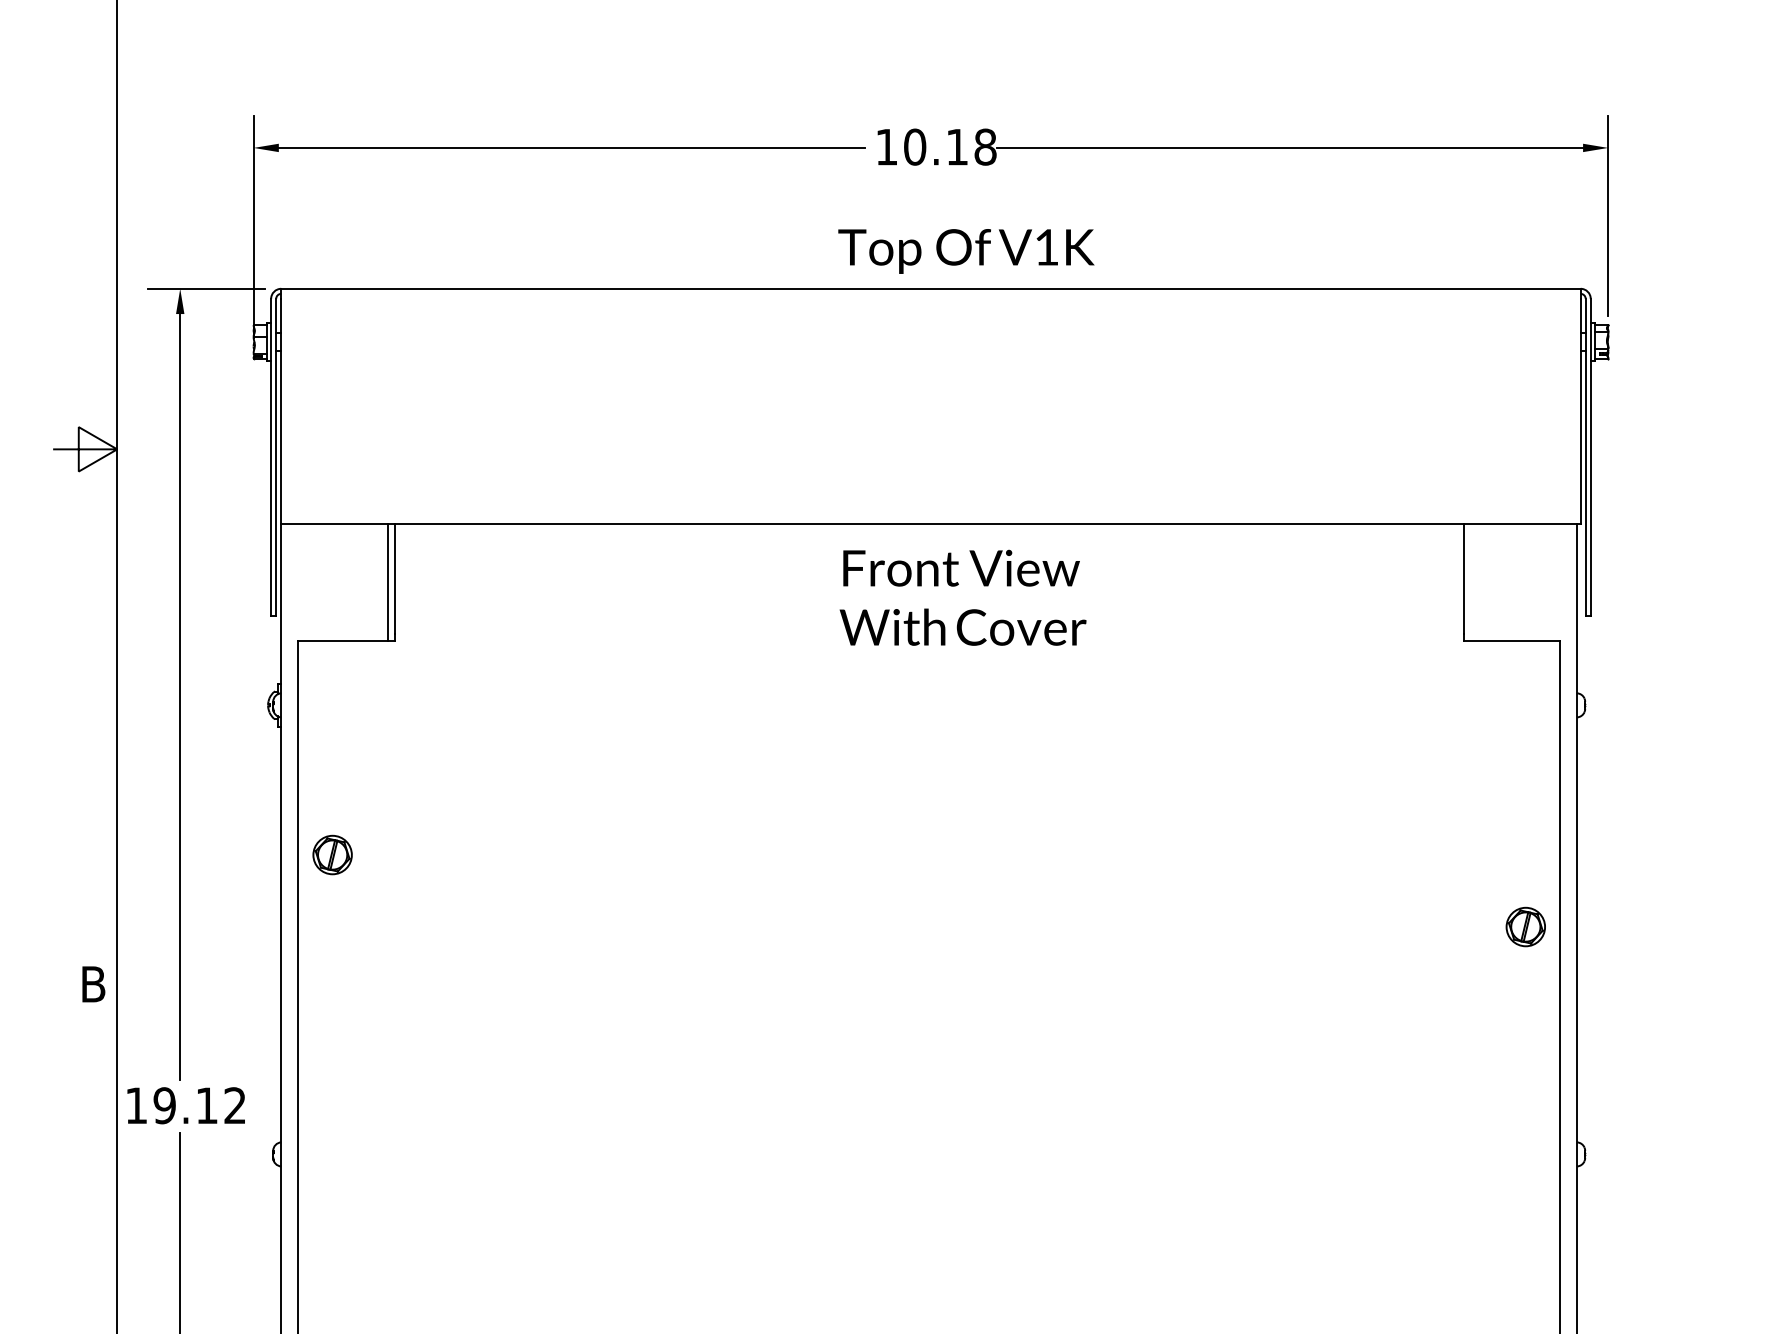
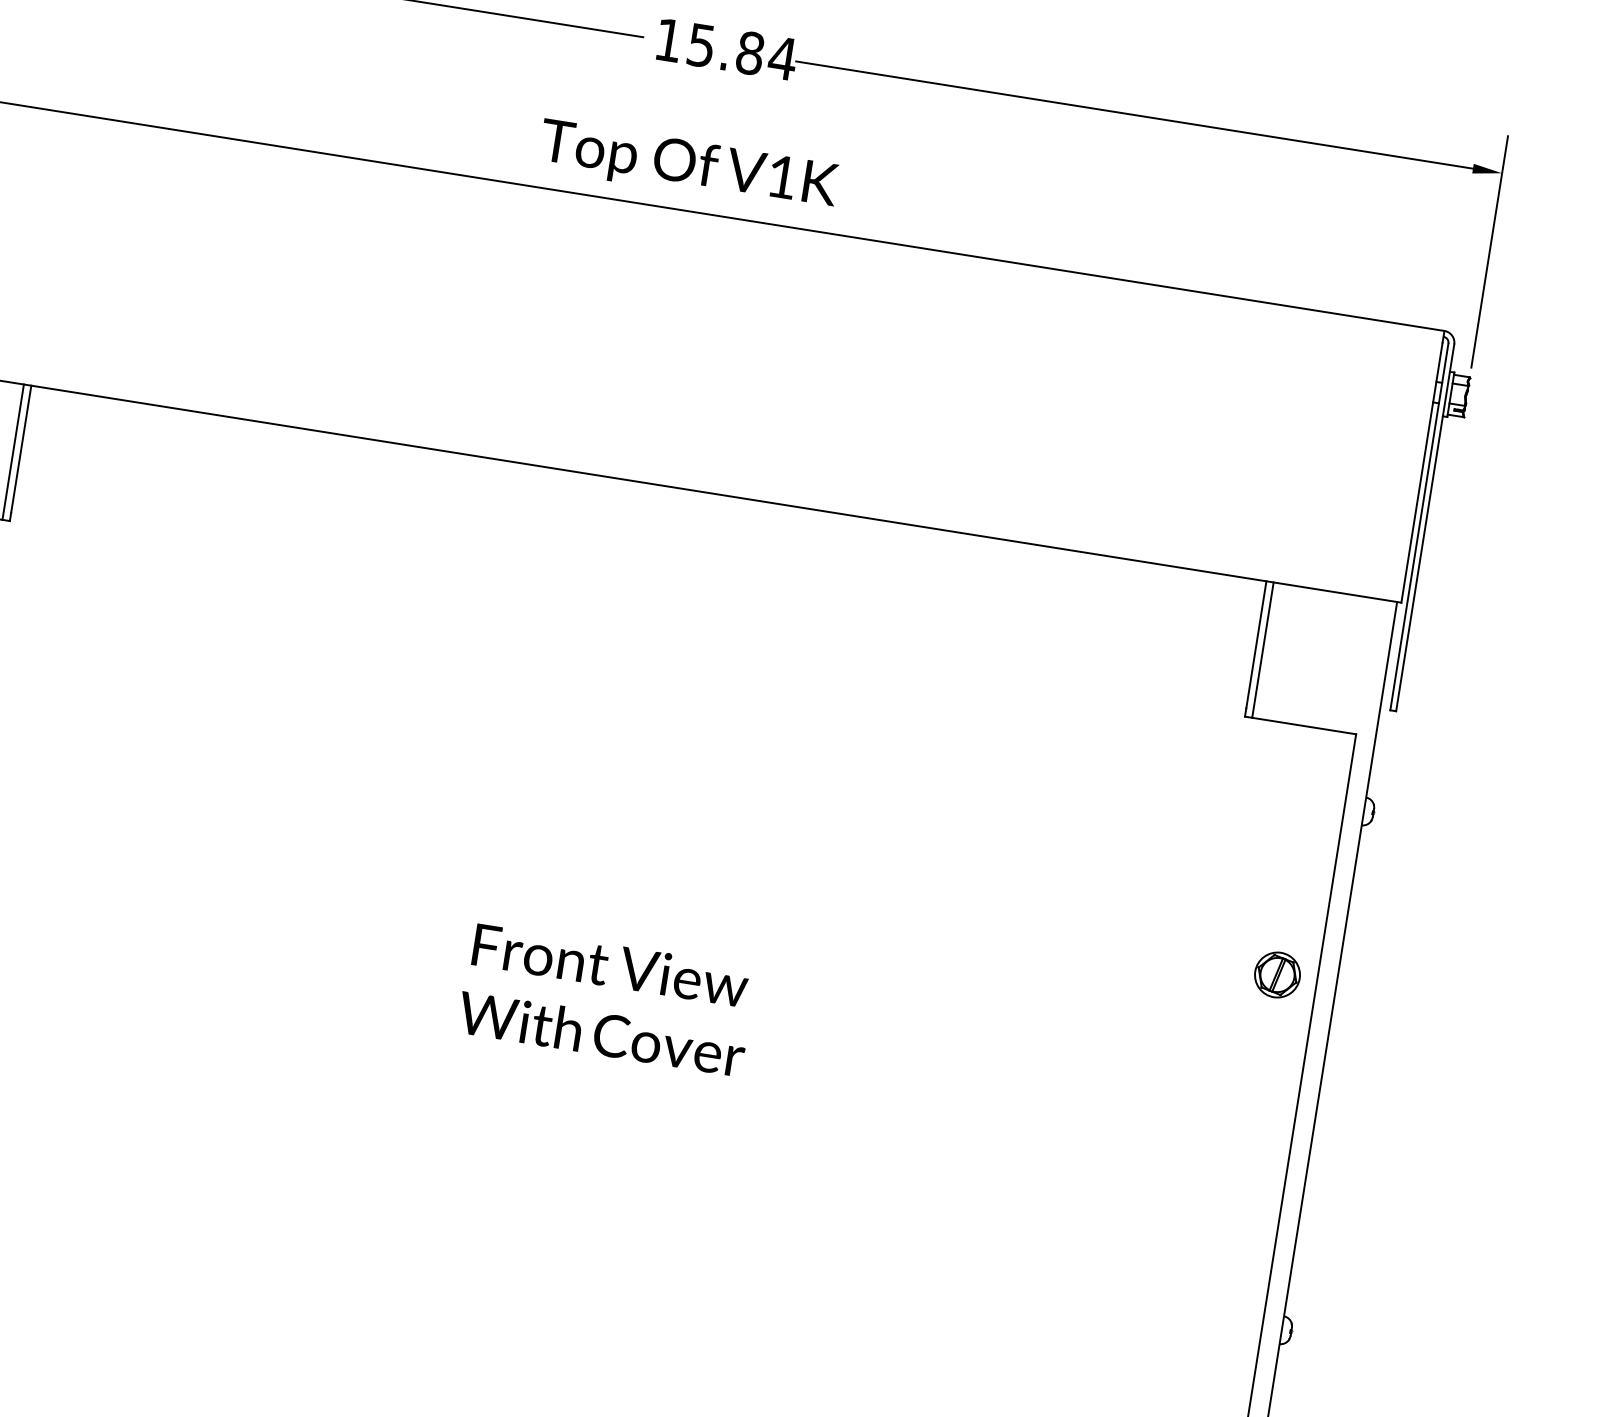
text: (950, 146) -> (742, 51), 10.18 -> 15.84
text: (966, 251) -> (688, 167), moved
line: (1470, 582) -> (1263, 650), added
text: (962, 597) -> (606, 999), moved
part: (1525, 926) -> (1277, 974), moved

